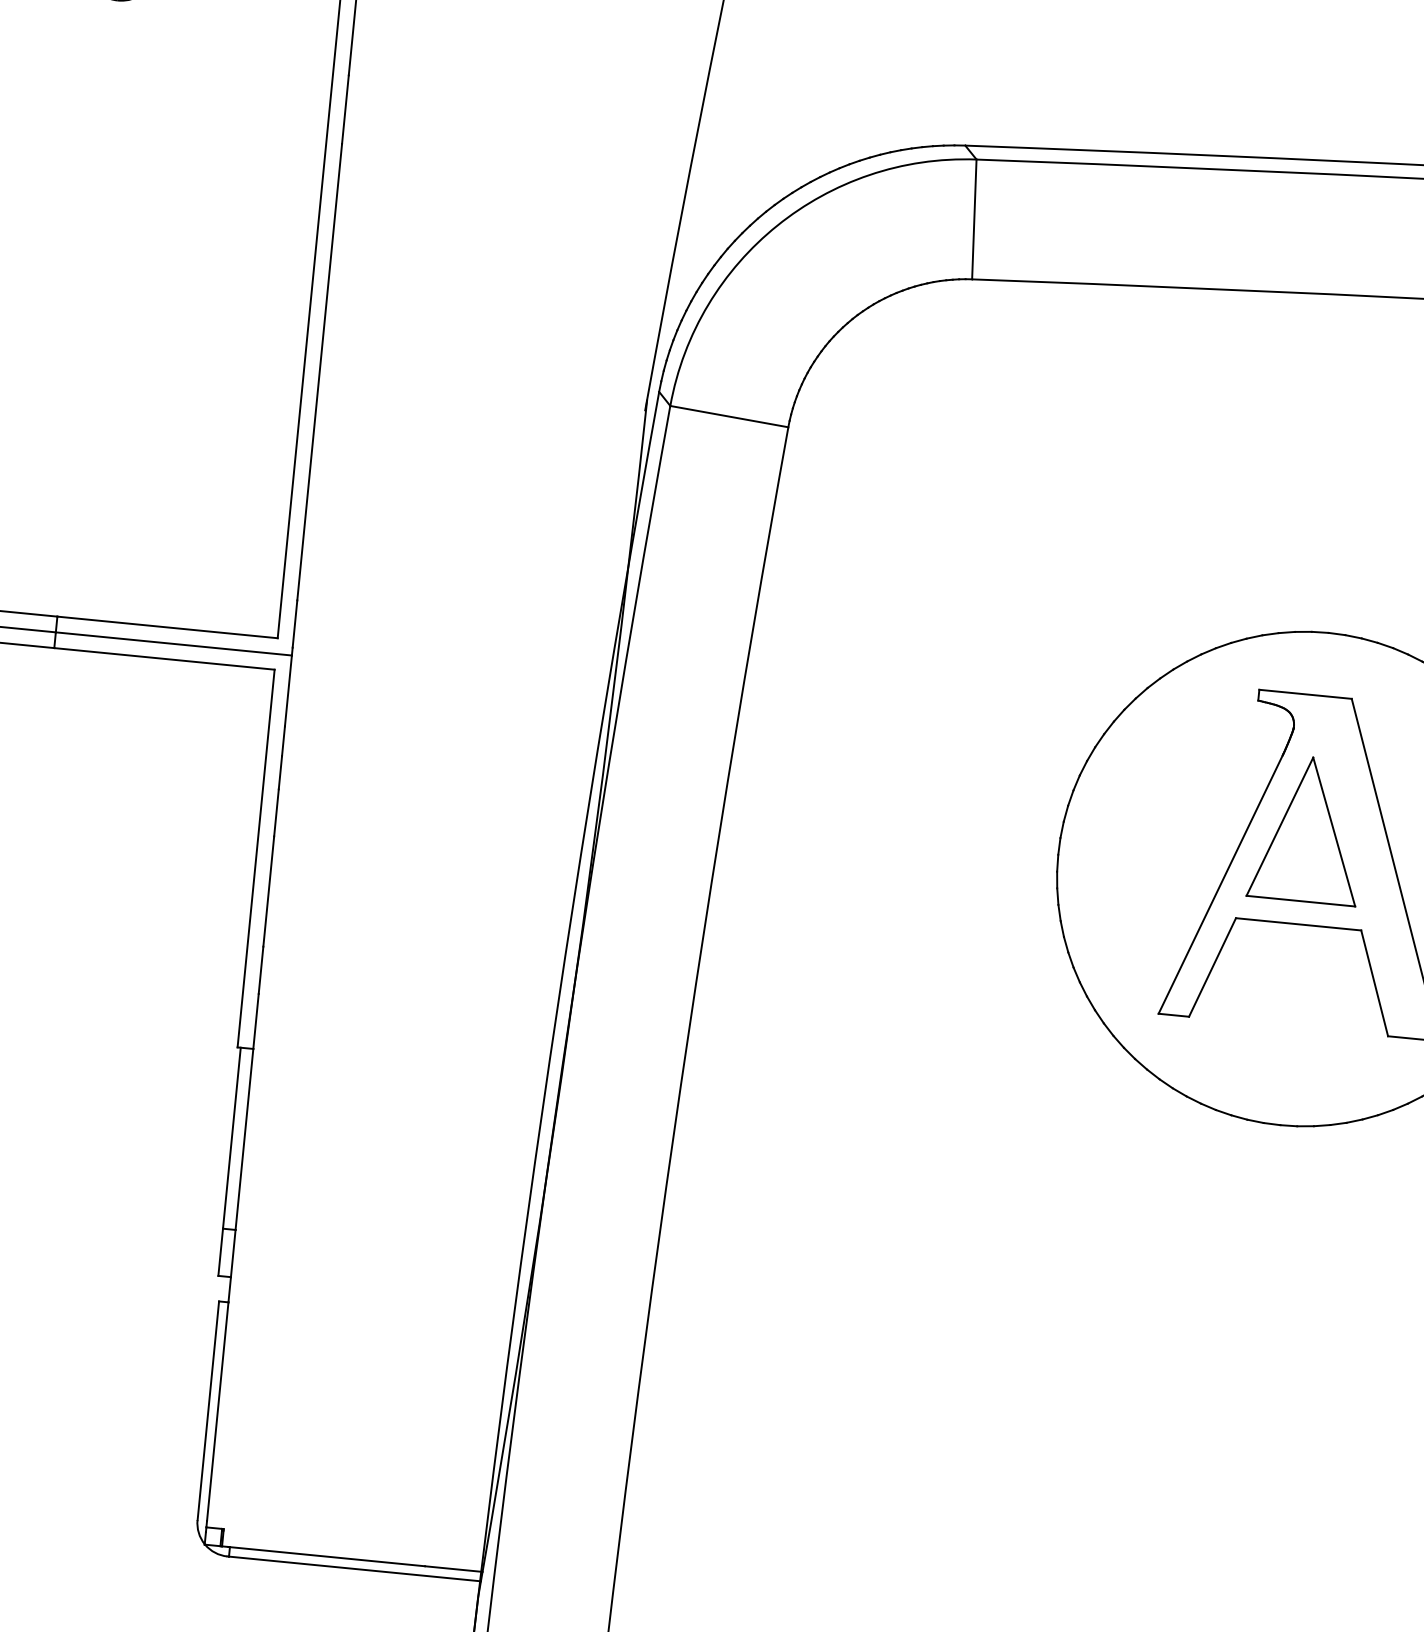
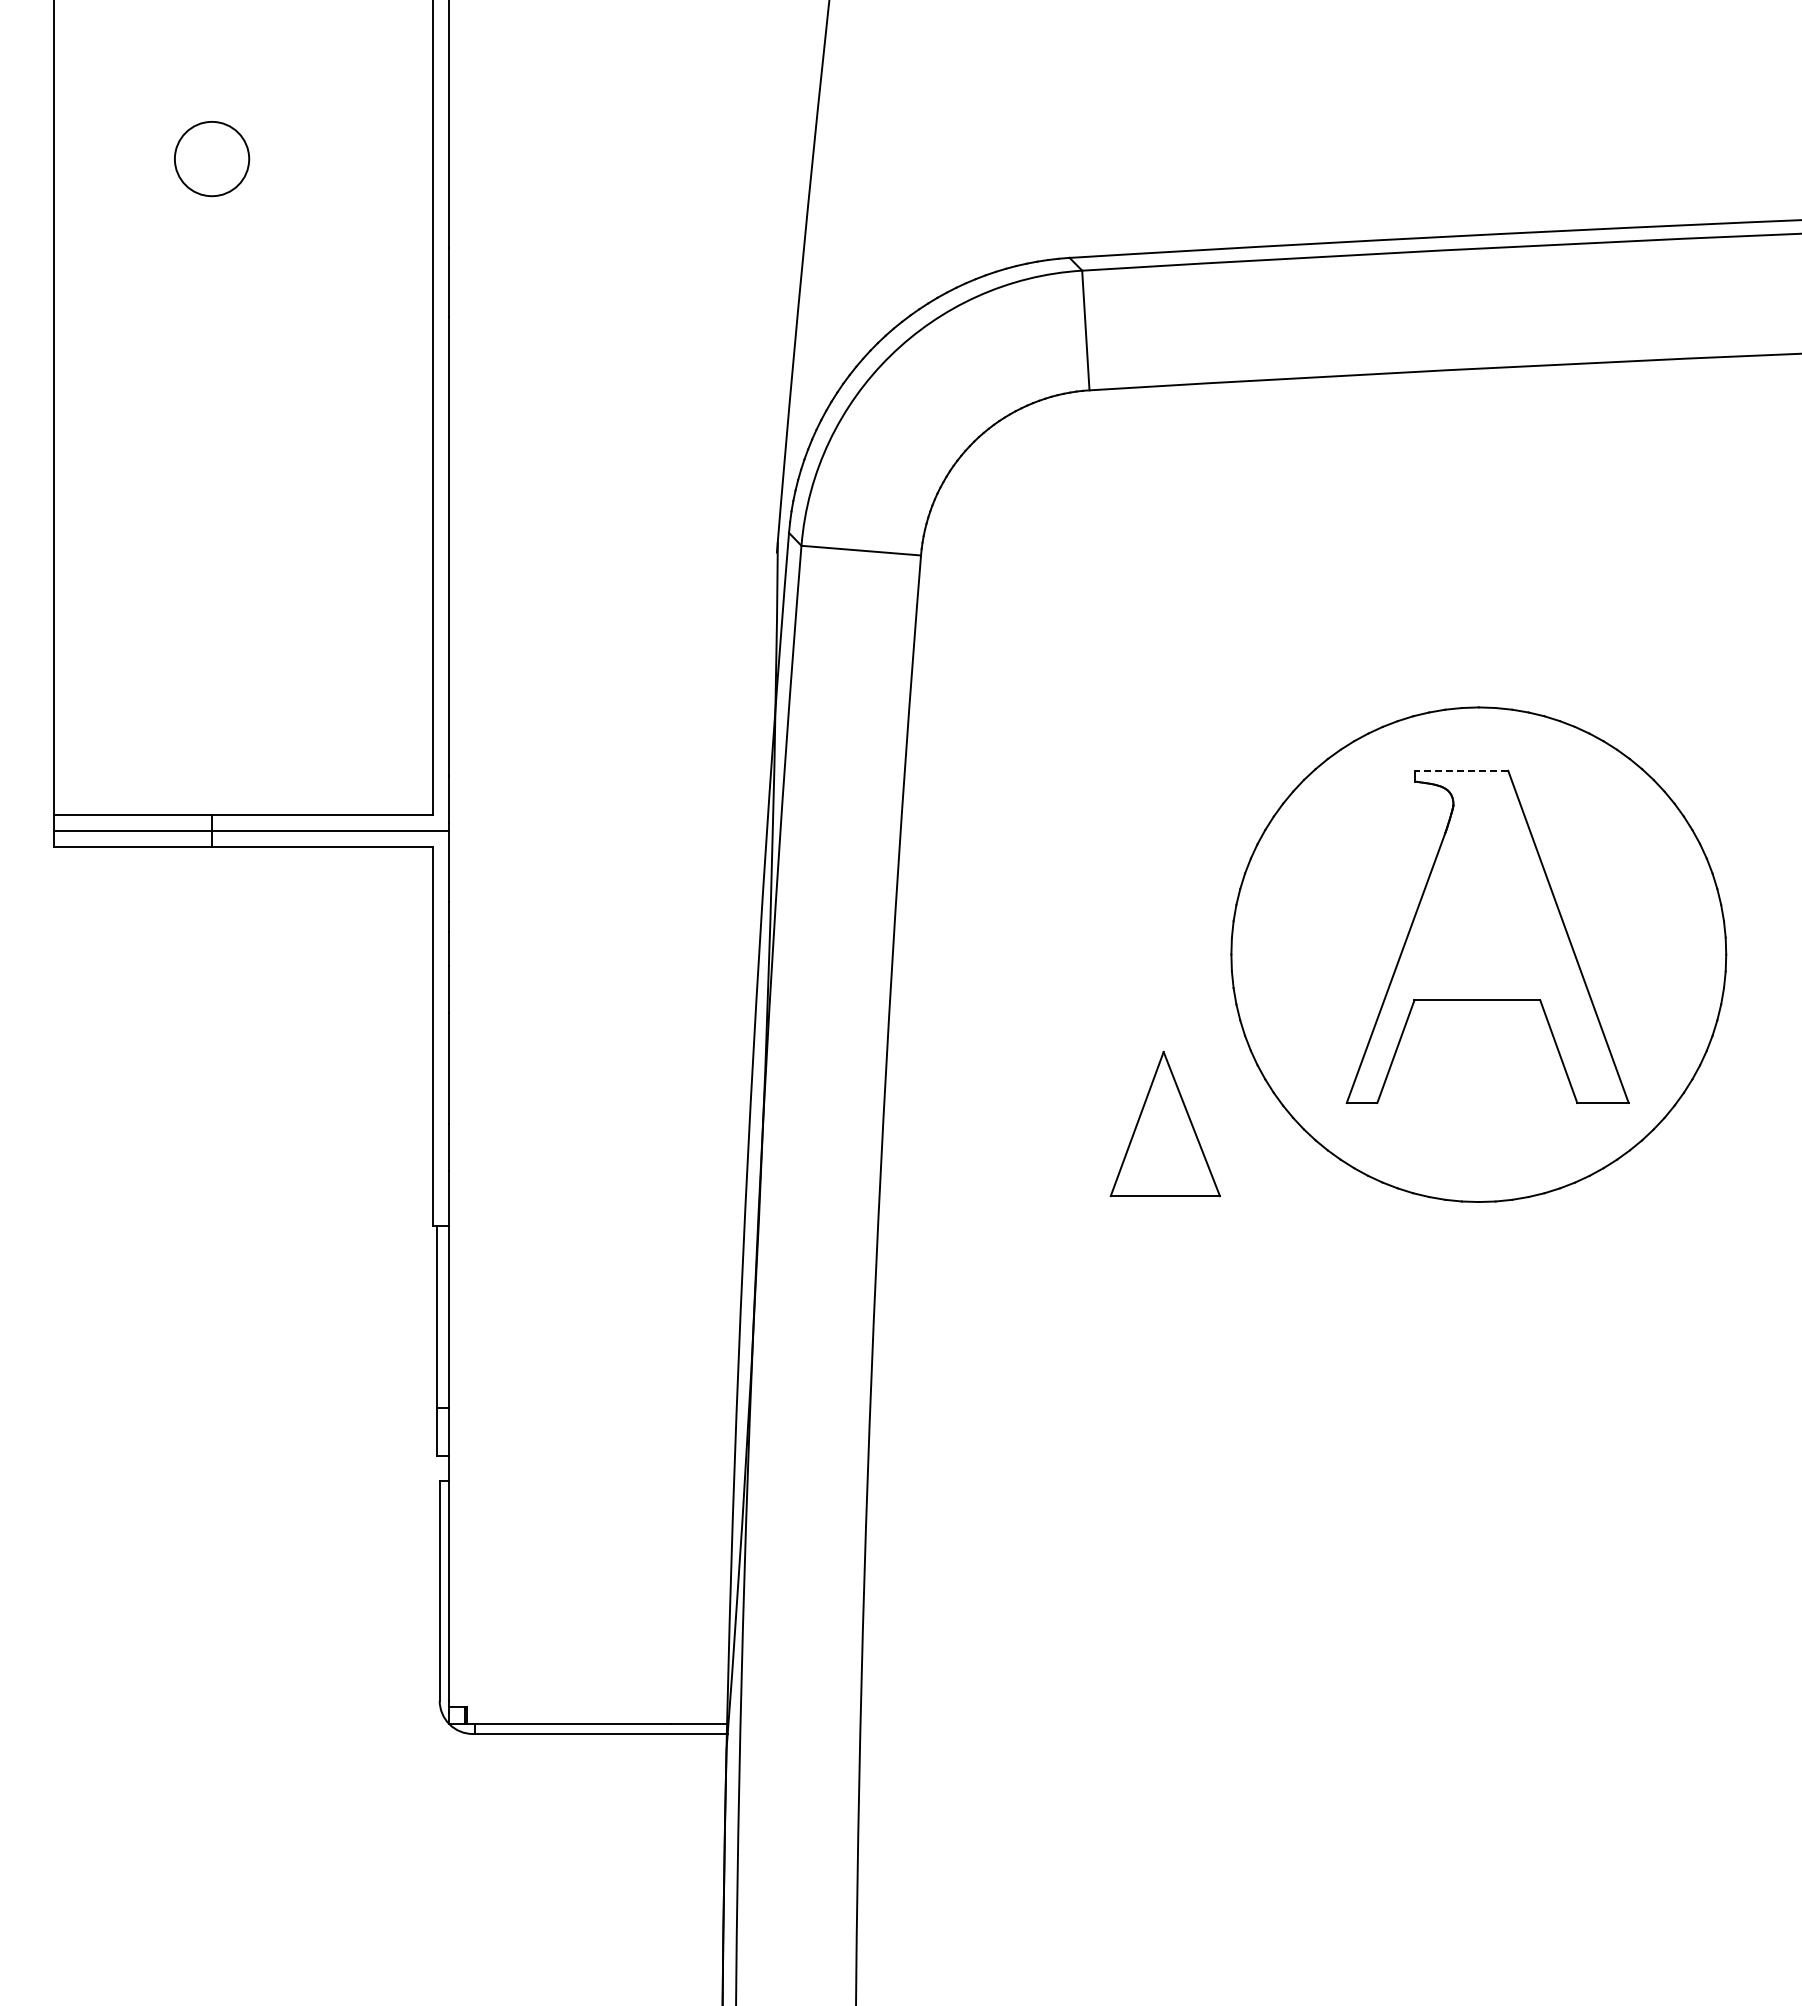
line: (1305, 694) -> (1461, 770), solid -> dashed
part: (1307, 829) -> (1164, 1124), moved

